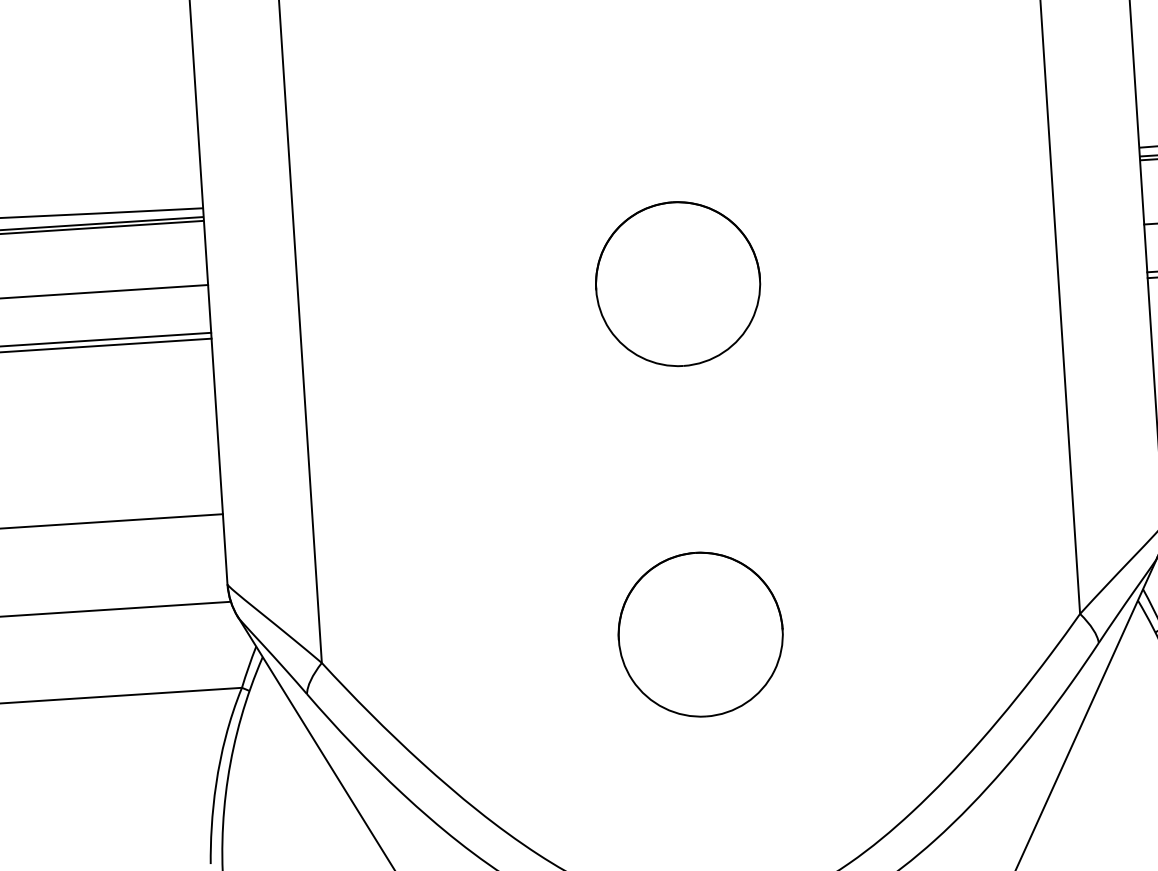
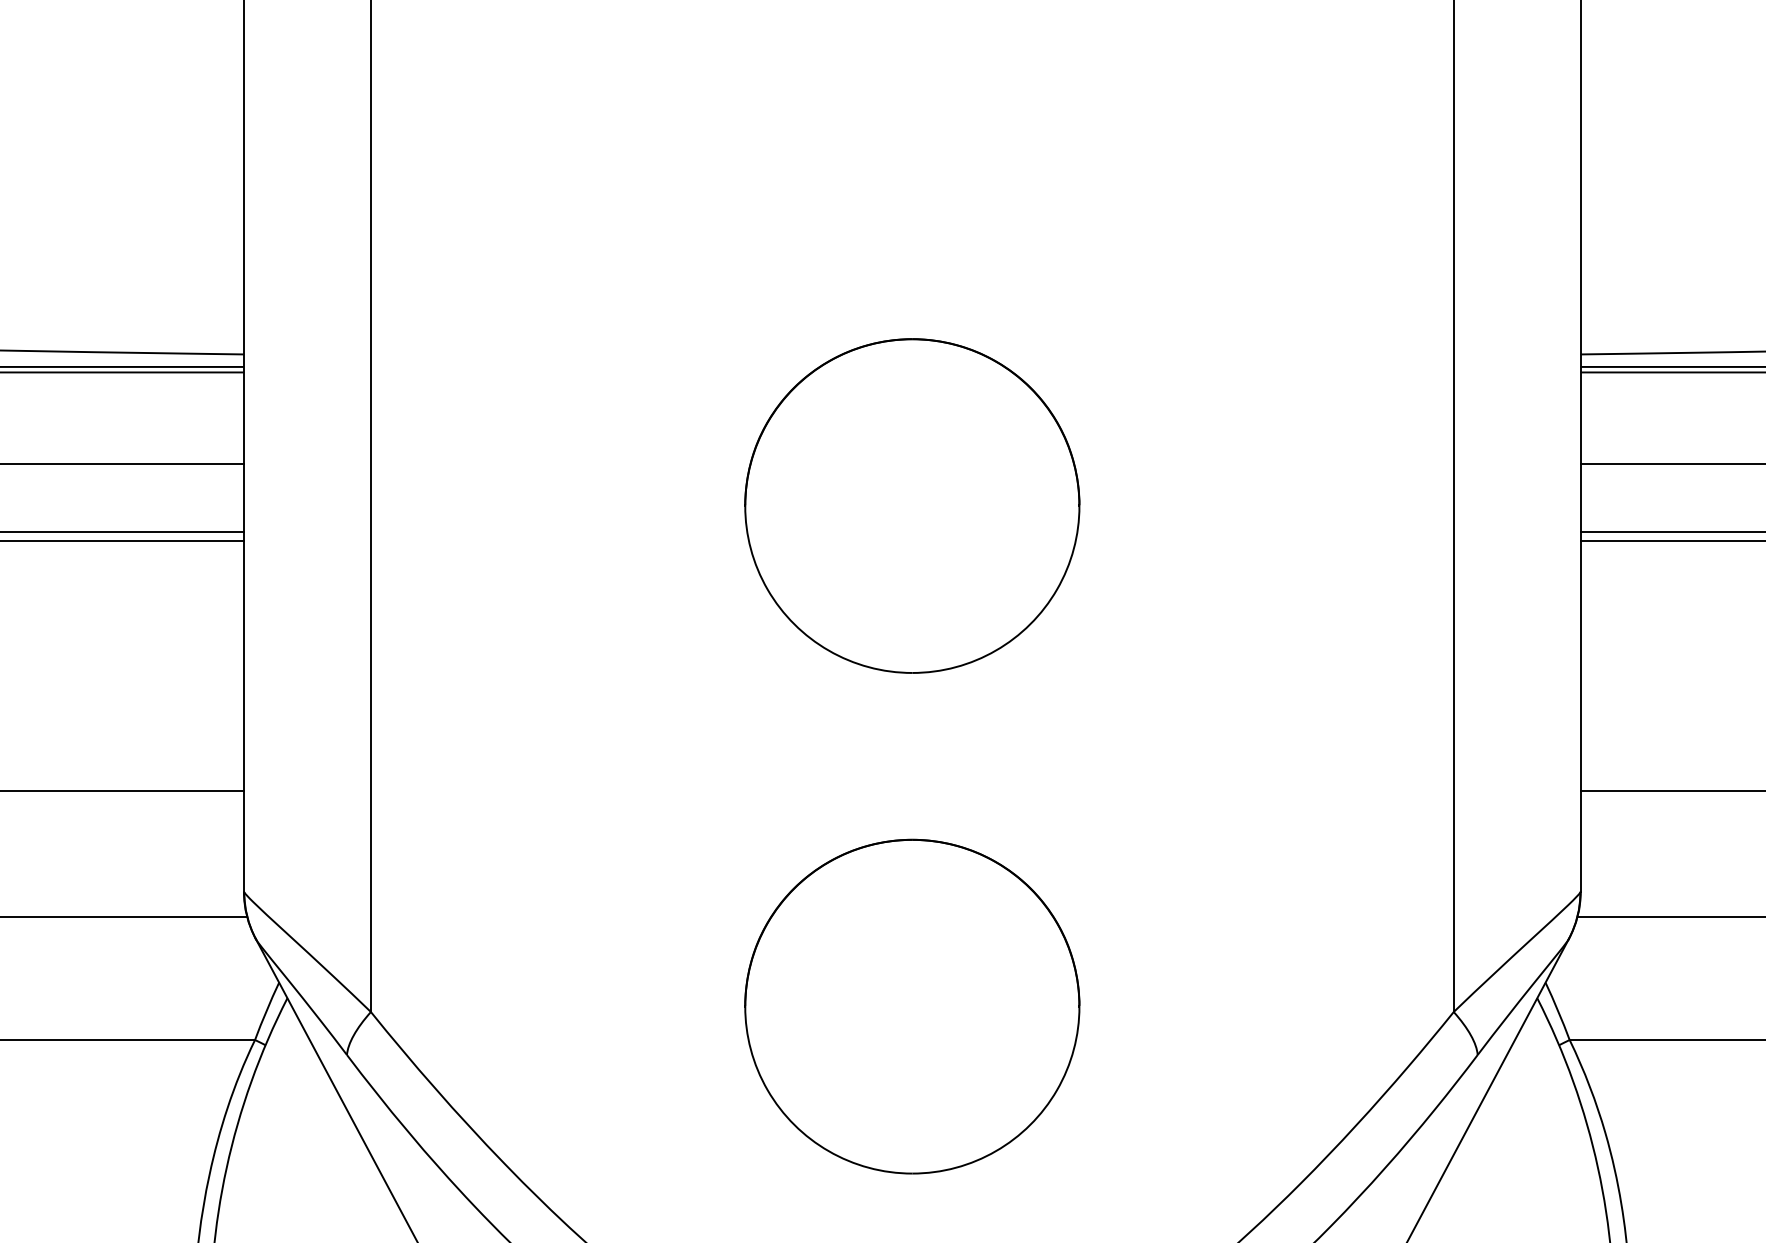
part: (678, 283) -> (912, 505), size x1.43
part: (700, 634) -> (912, 1006), size x1.43

